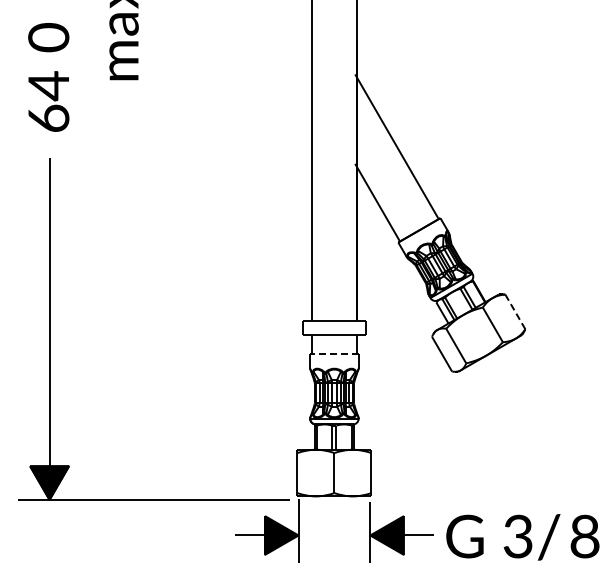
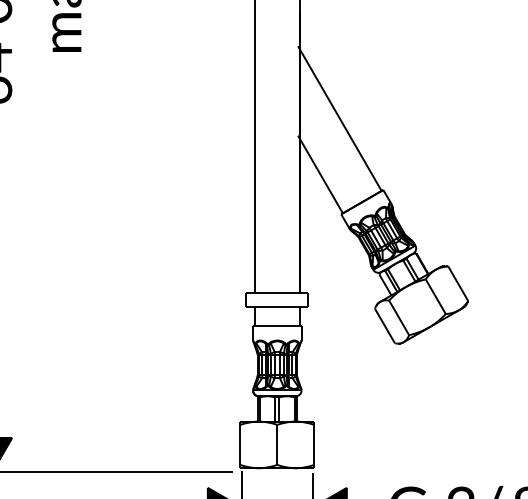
line: (515, 311) -> (458, 283), dashed -> solid
line: (335, 354) -> (278, 326), dashed -> solid

